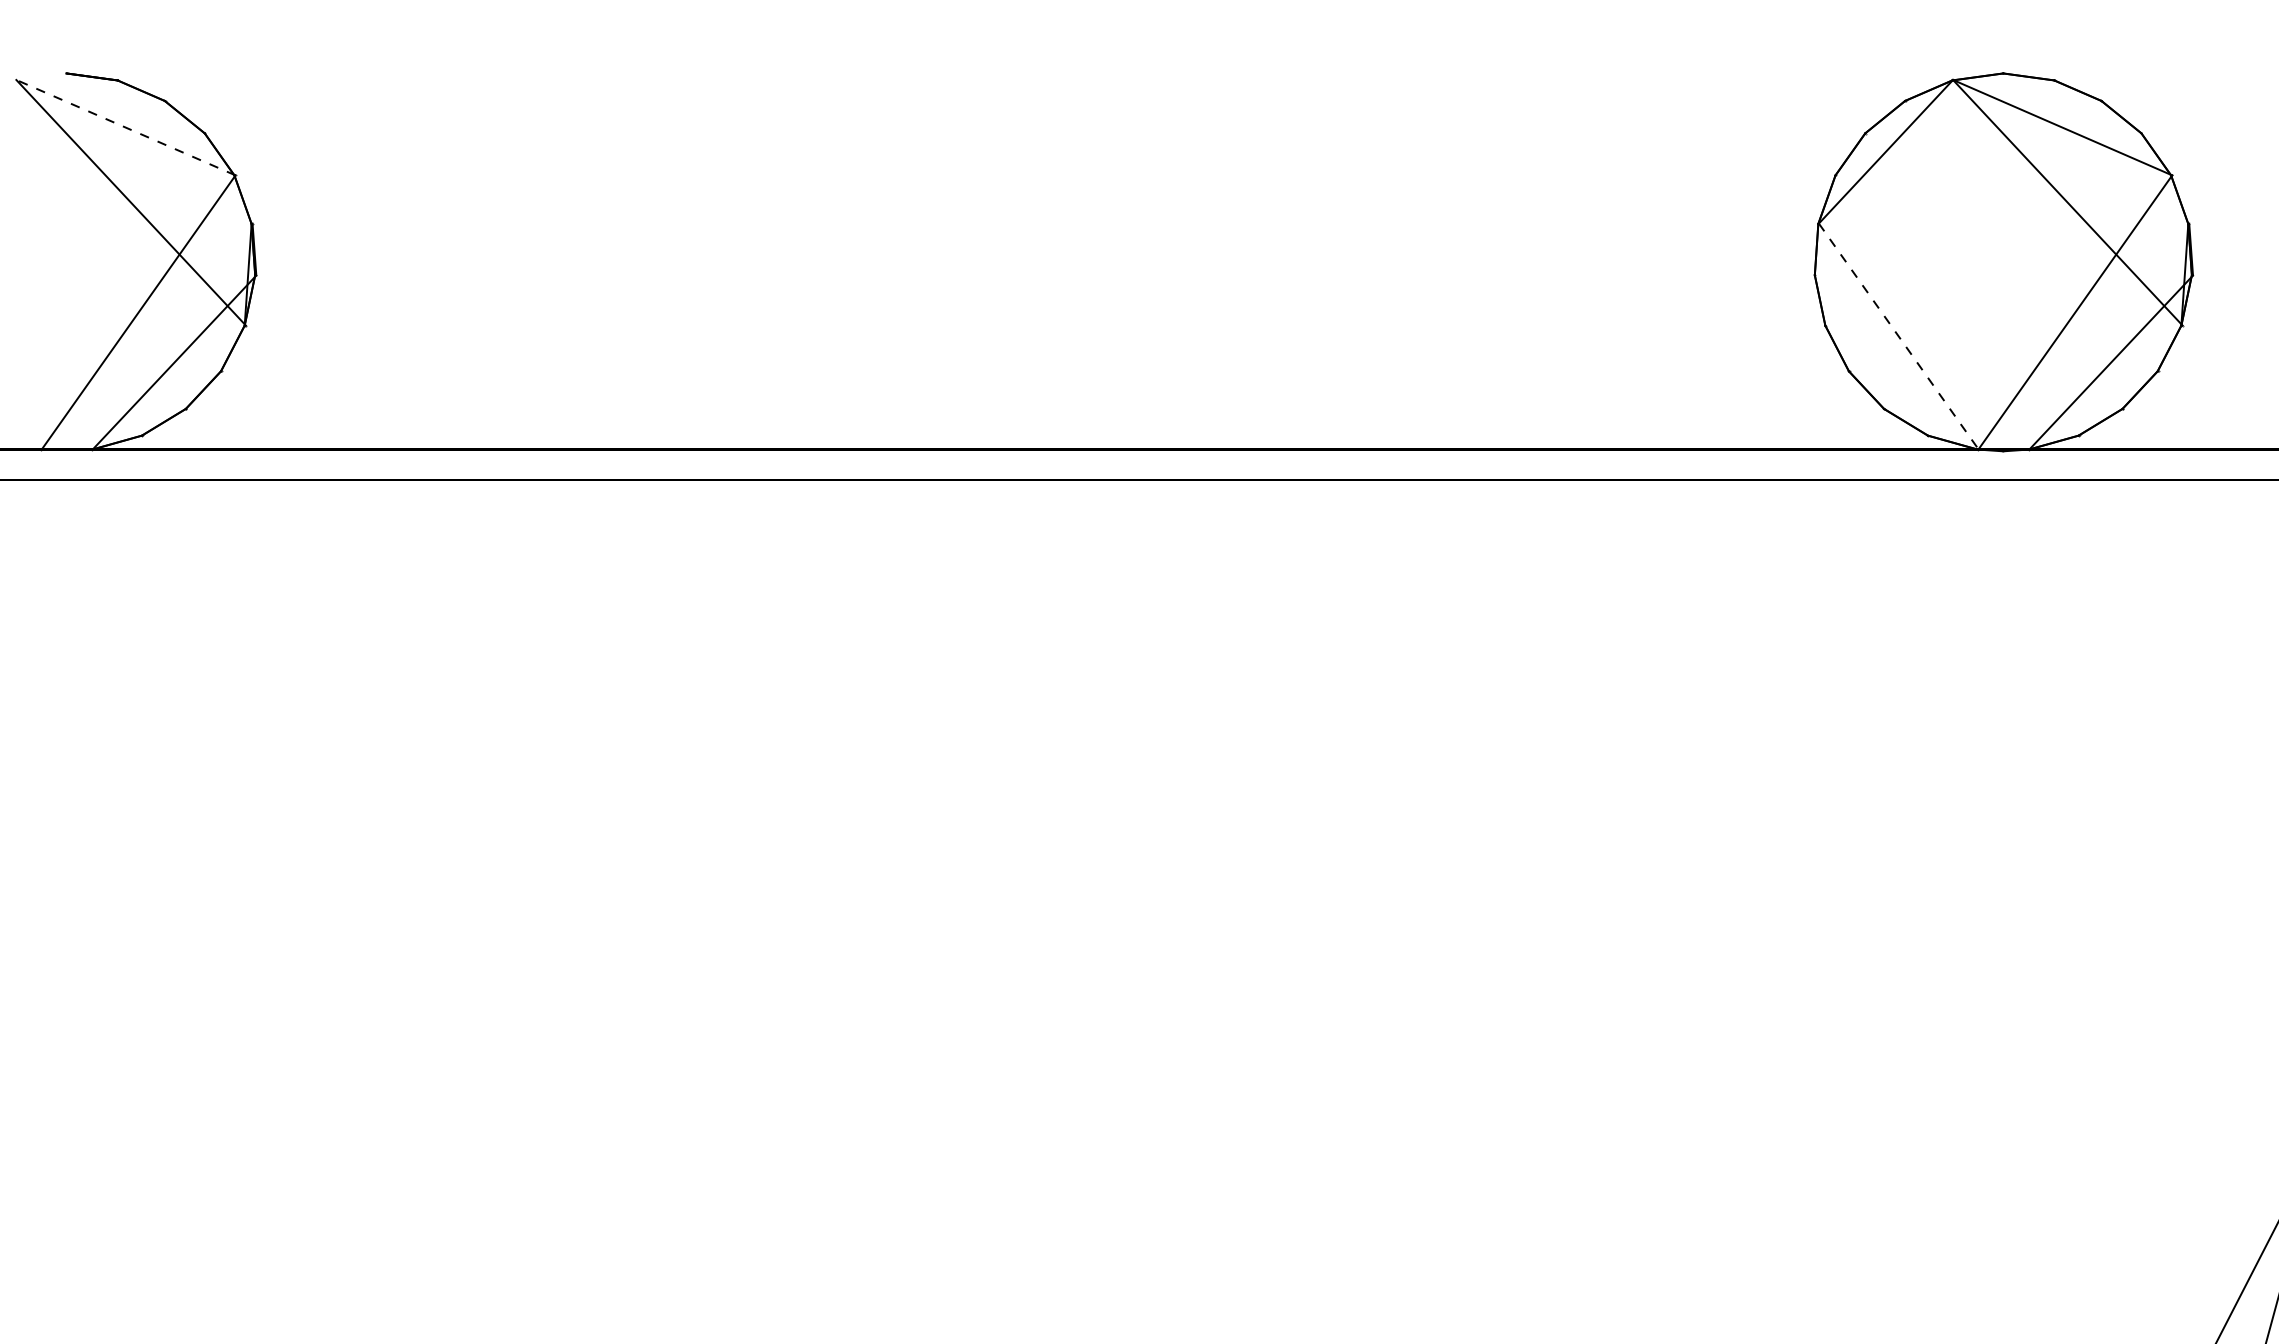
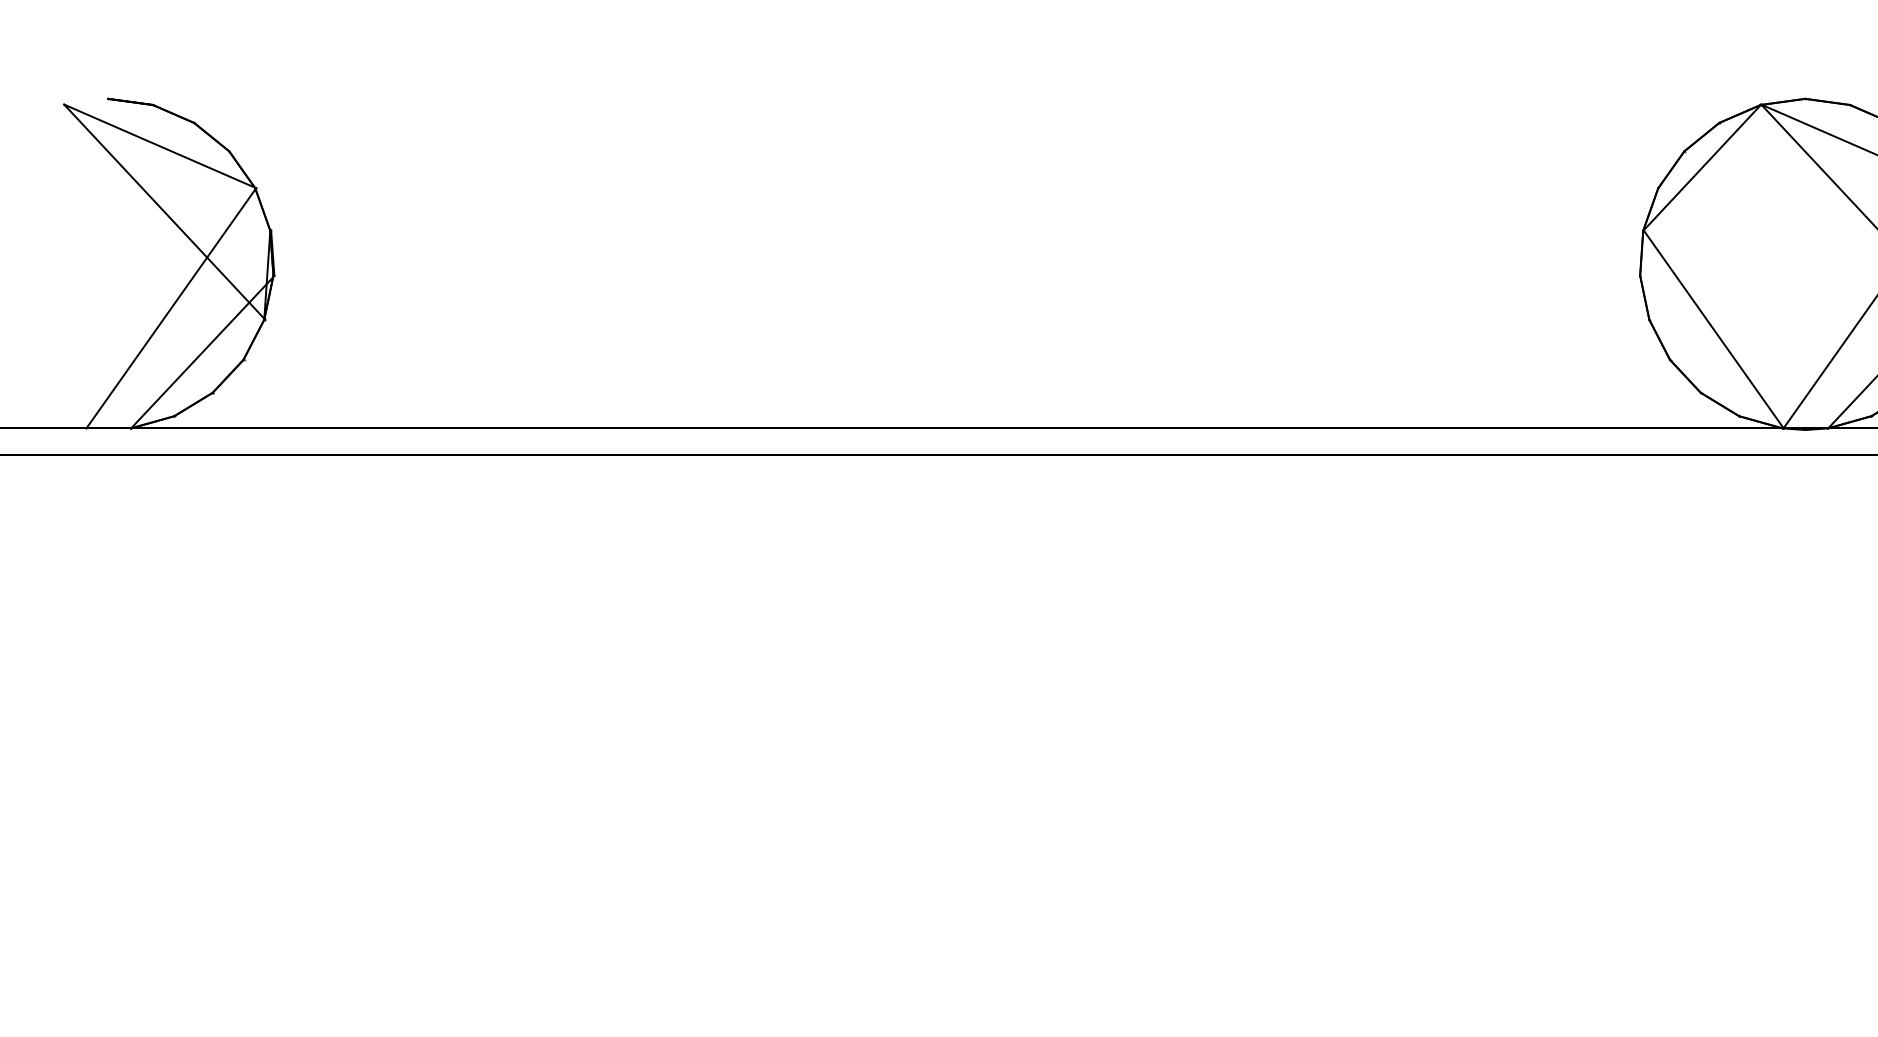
line: (125, 127) -> (159, 146), dashed -> solid
line: (1899, 336) -> (1714, 329), dashed -> solid

